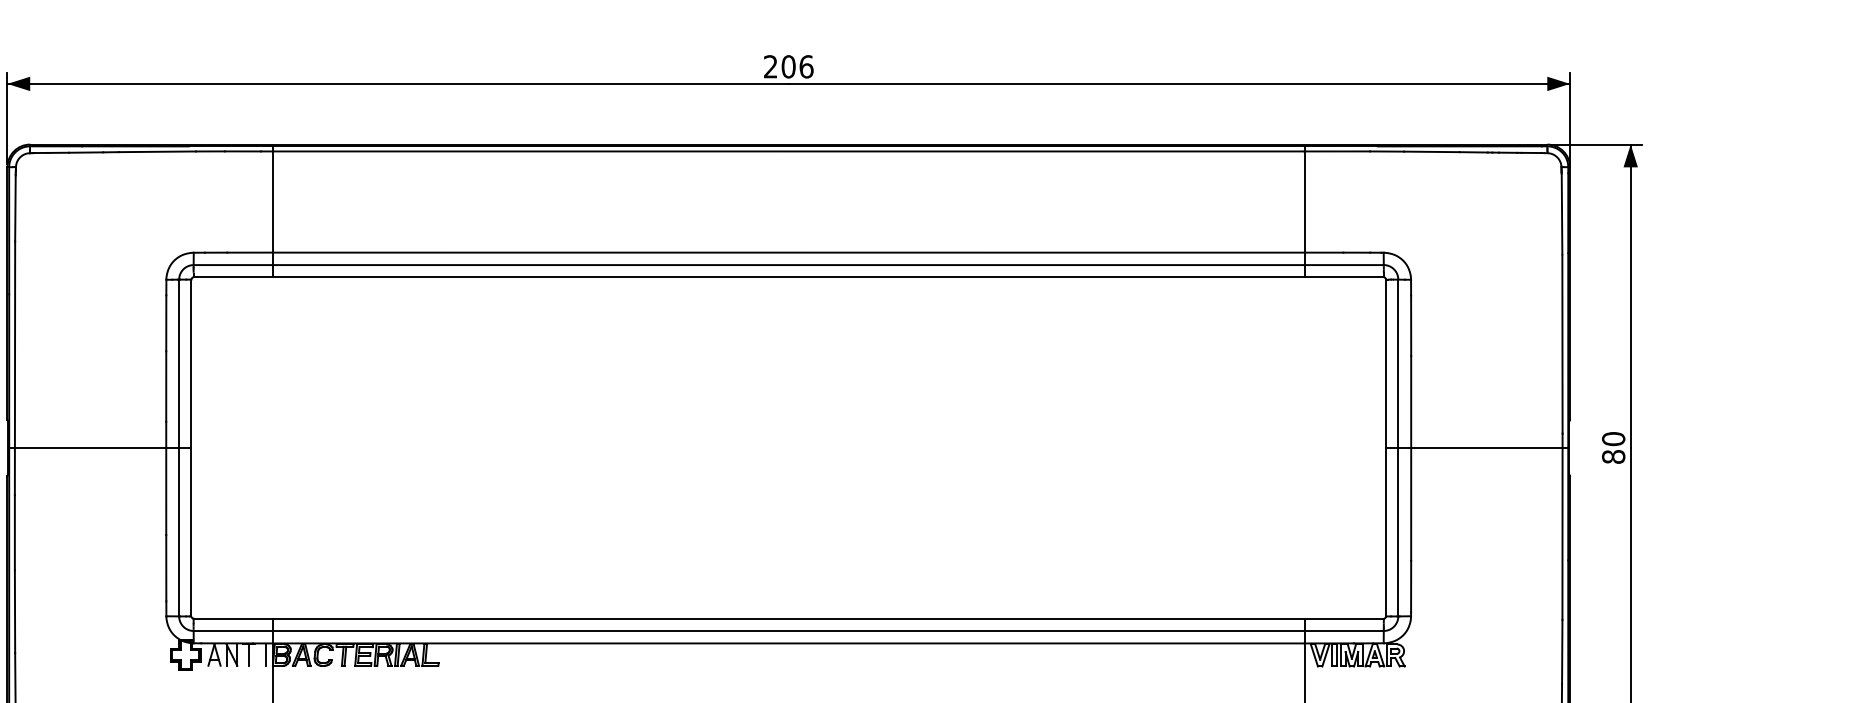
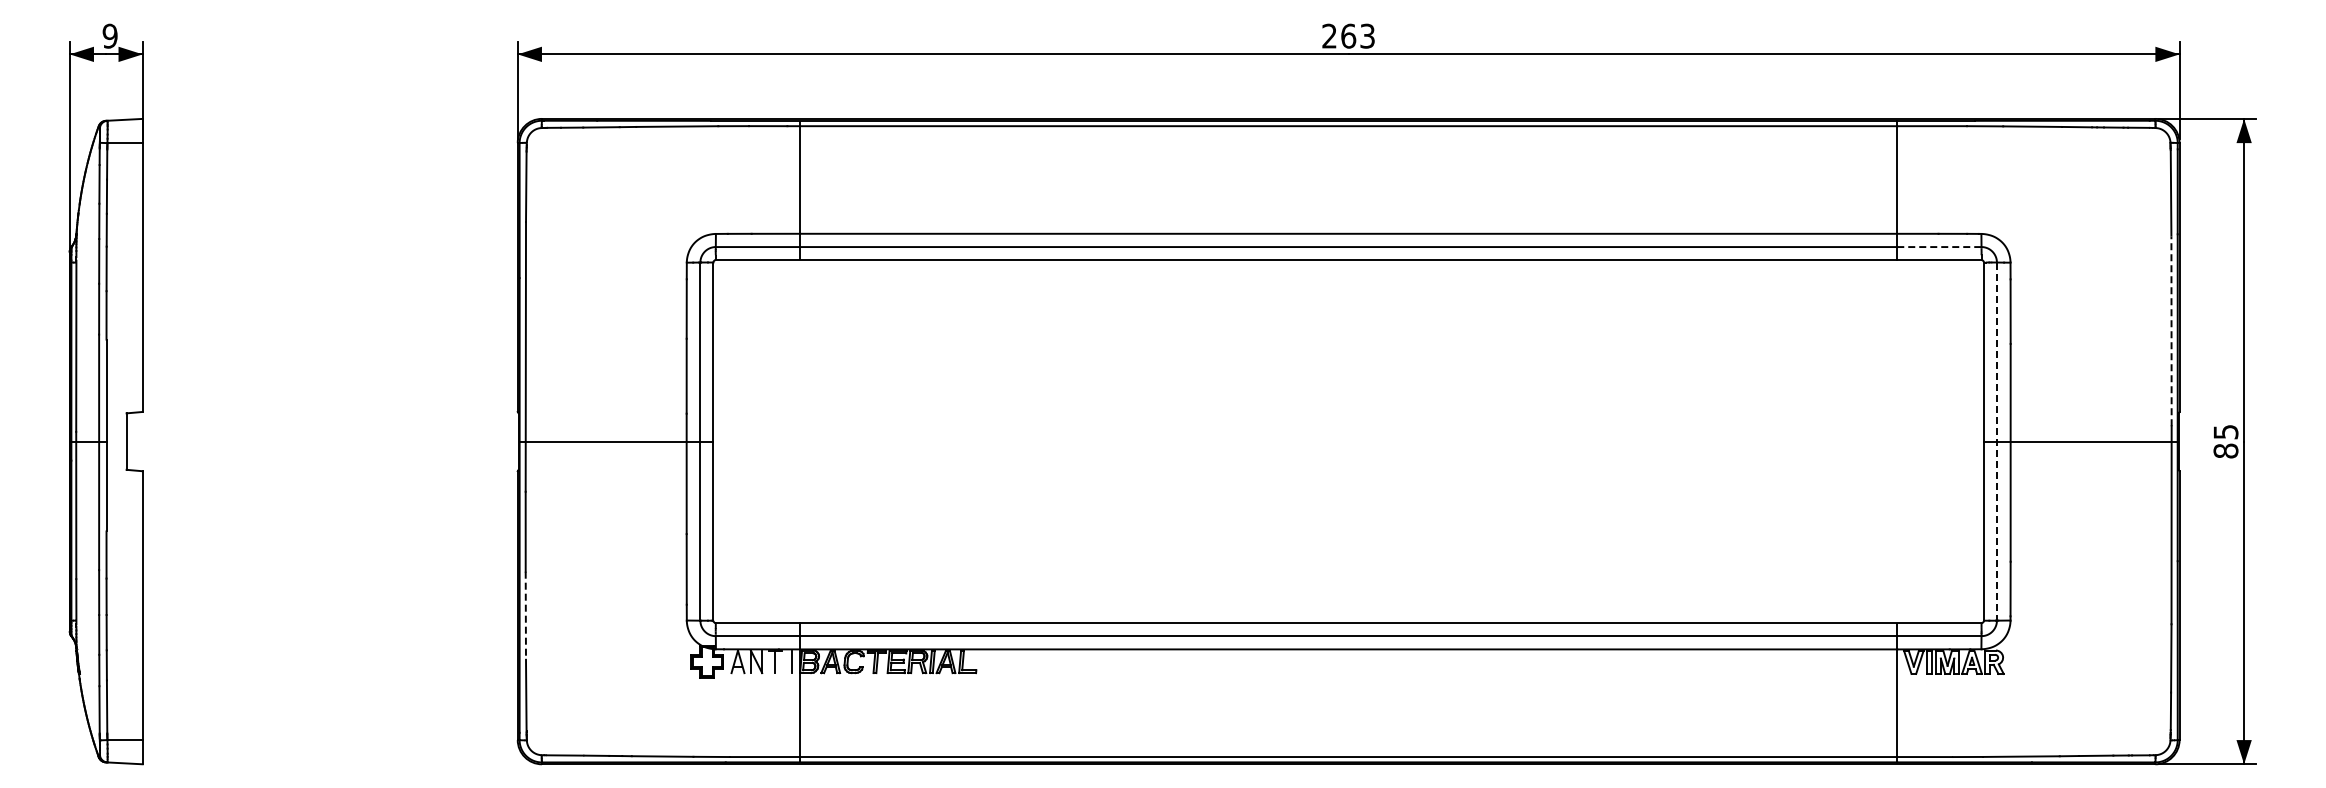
text: (797, 66) -> (1358, 35), 206 -> 263
line: (1344, 265) -> (1939, 247), solid -> dashed
line: (1562, 344) -> (2171, 331), solid -> dashed
text: (1613, 438) -> (2225, 431), 80 -> 85
line: (1397, 448) -> (1996, 442), solid -> dashed
line: (14, 612) -> (525, 616), solid -> dashed

